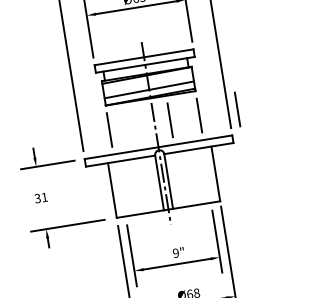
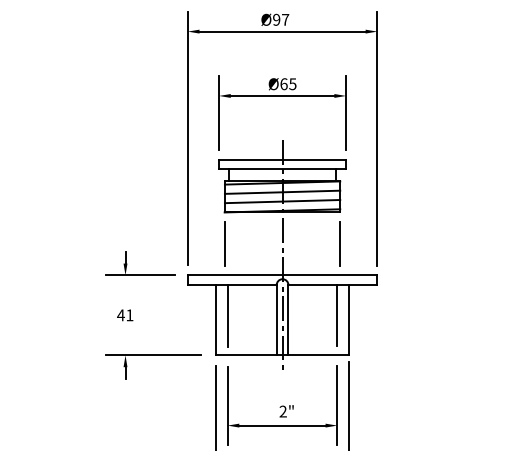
line: (148, 82) -> (282, 191), added
line: (236, 109) -> (388, 243), removed
line: (170, 120) -> (302, 243), removed
line: (206, 171) -> (337, 315), added
line: (120, 186) -> (227, 316), added
text: (37, 198) -> (120, 315), 31 -> 41
text: (175, 253) -> (282, 411), 9" -> 2"

